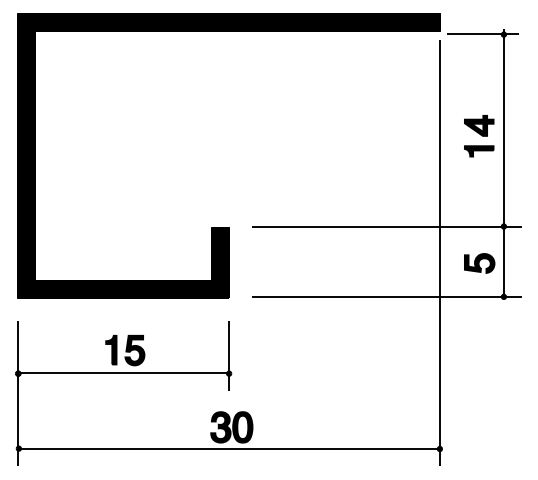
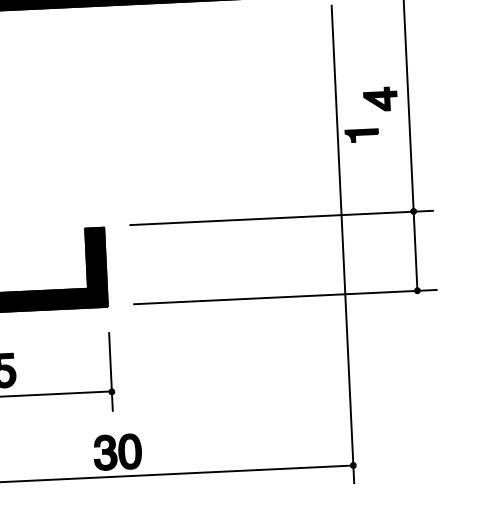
part: (479, 151) -> (362, 135), moved
part: (479, 263) -> (388, 254), removed

